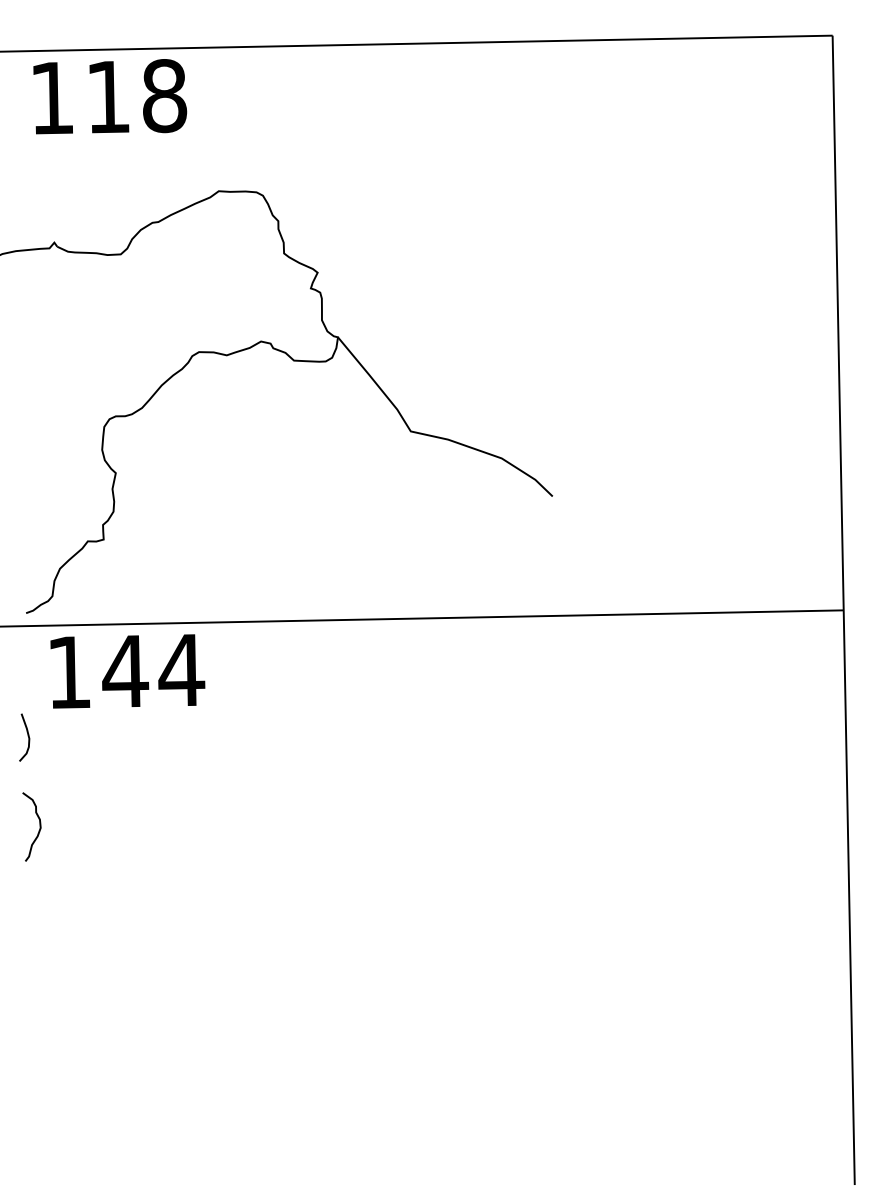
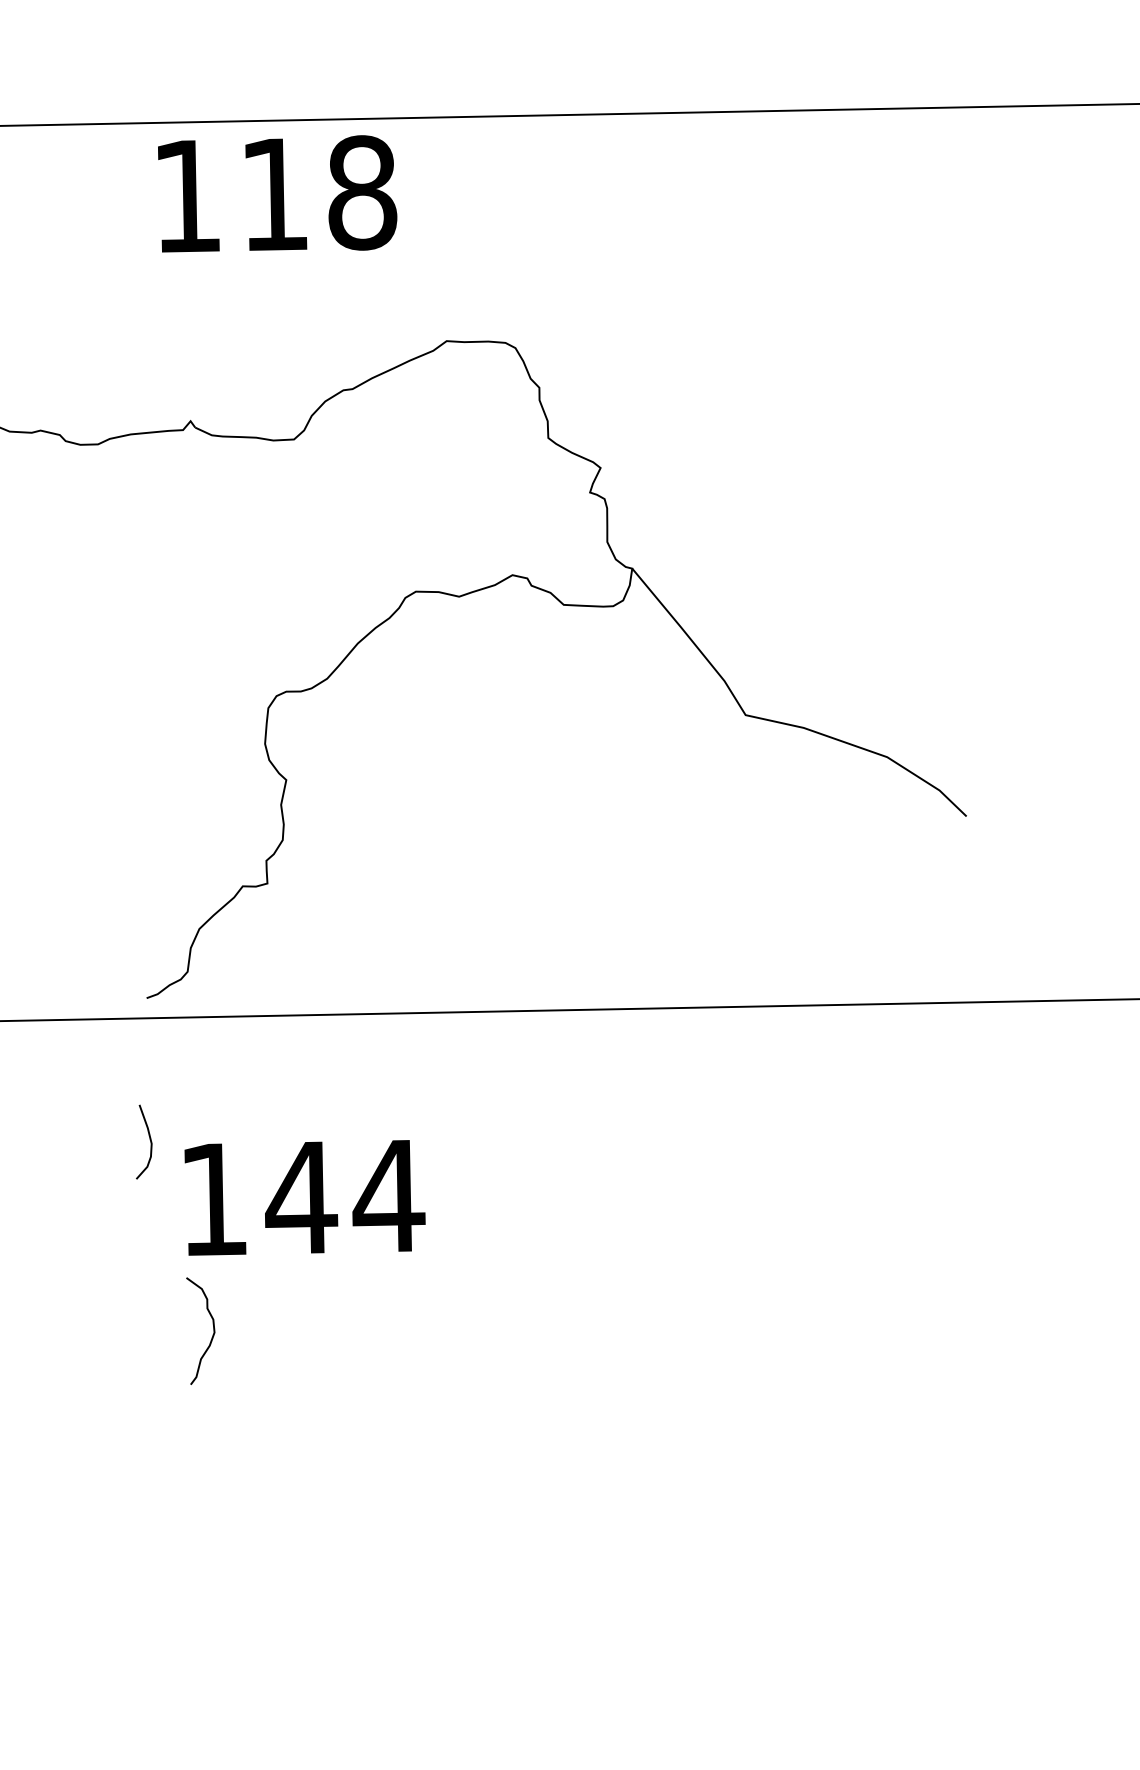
text: (127, 671) -> (304, 1197), moved
curve: (27, 736) -> (148, 1140), moved
curve: (39, 826) -> (212, 1330), moved

